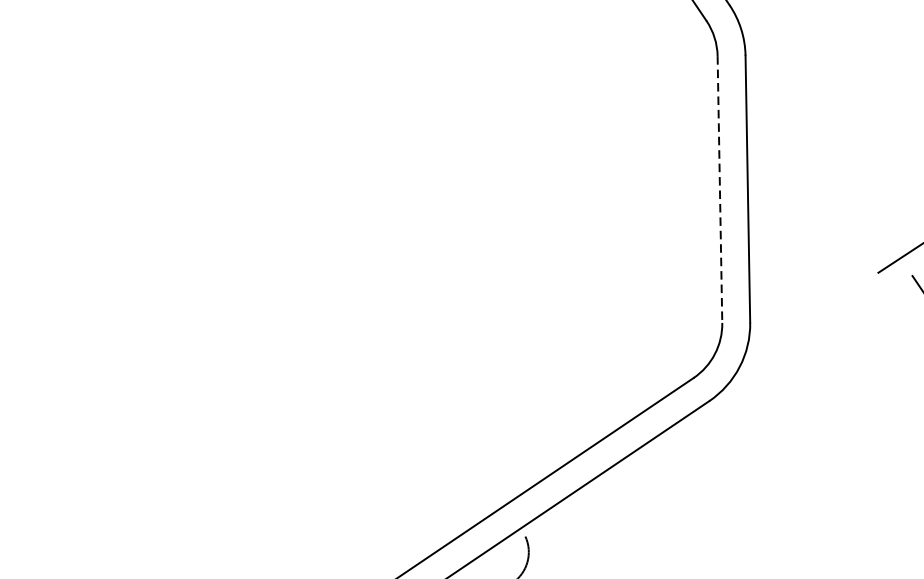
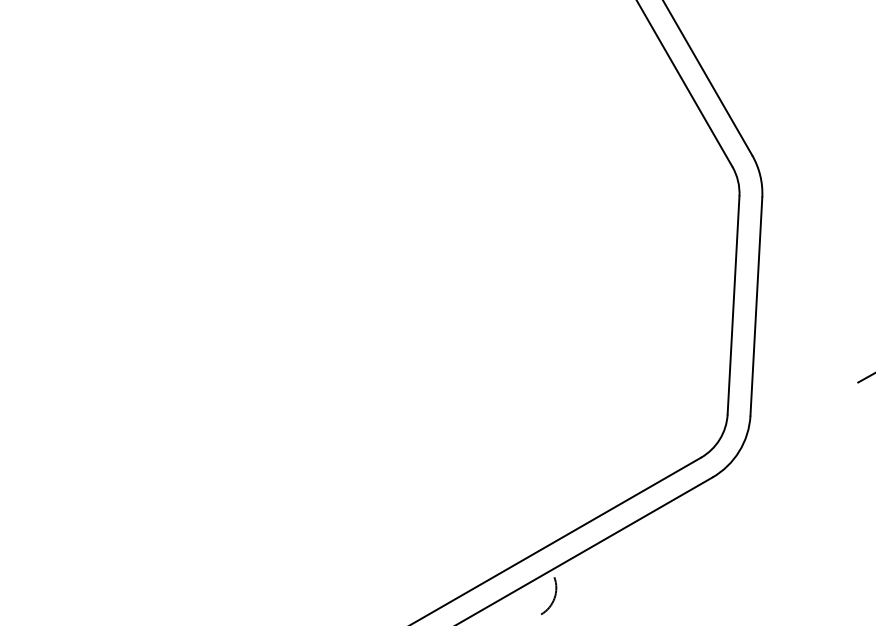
line: (719, 189) -> (733, 305), dashed -> solid

